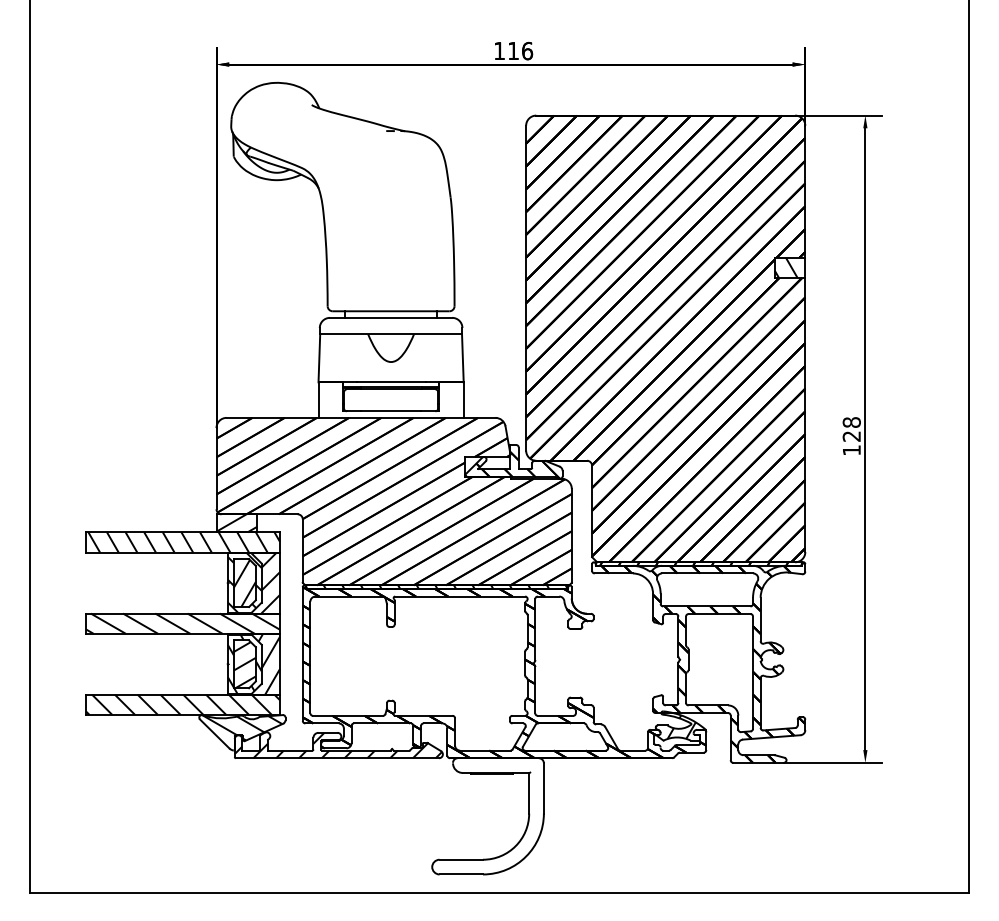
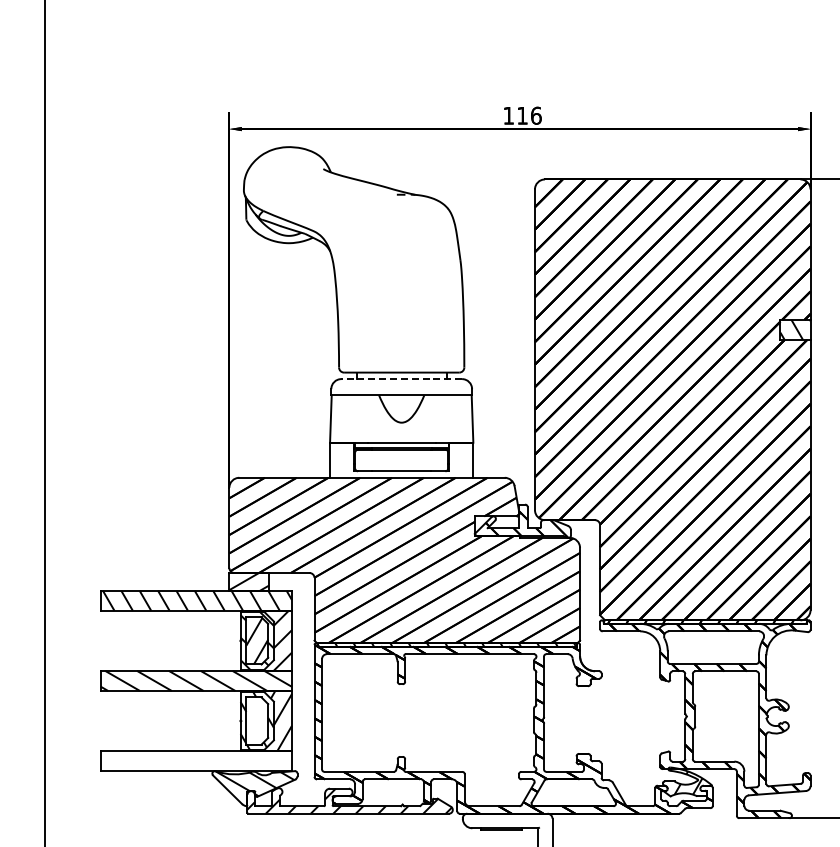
line: (390, 317) -> (401, 378), solid -> dashed
hatch: (244, 665) -> (256, 722), removed
hatch: (182, 704) -> (195, 760), removed

